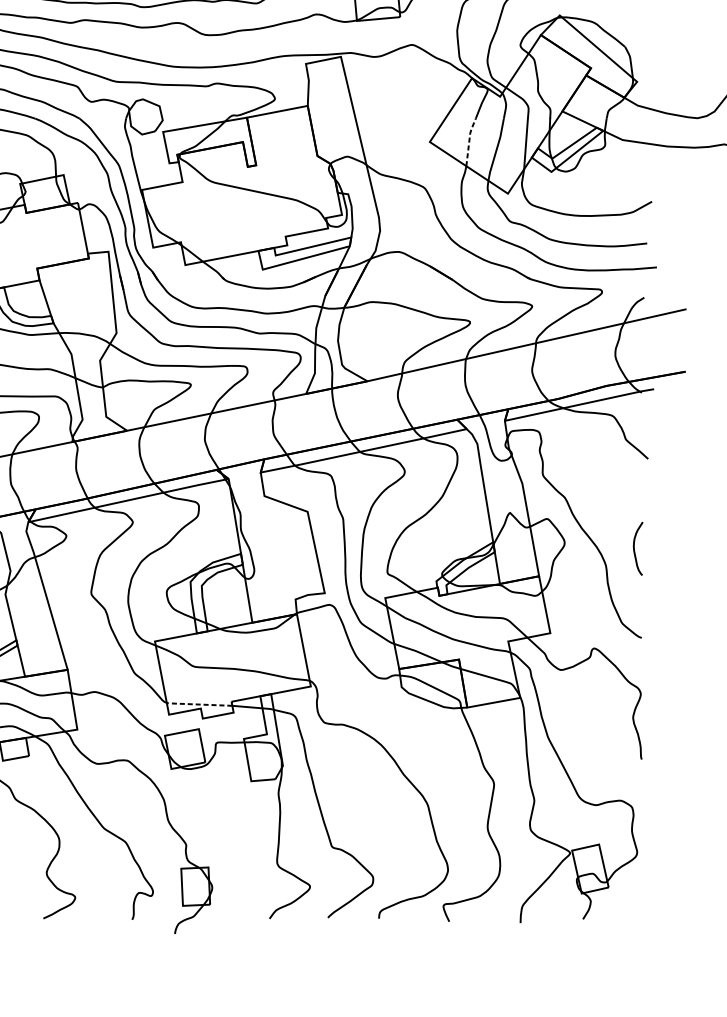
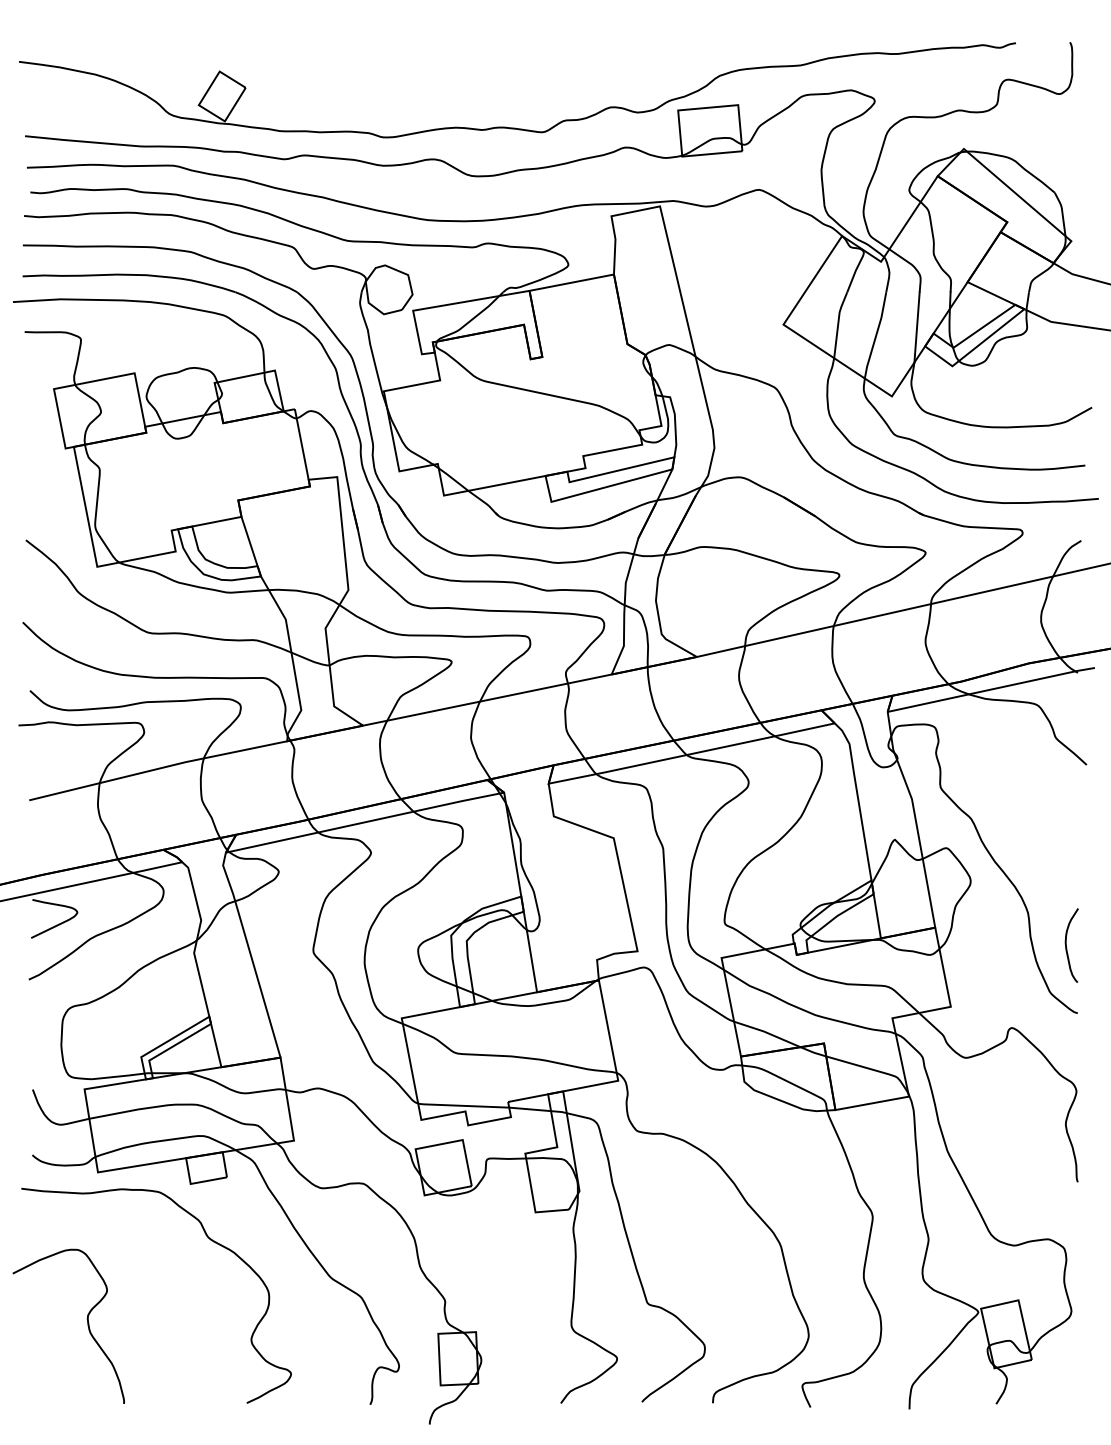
line: (469, 141) -> (838, 323), dashed -> solid
curve: (634, 548) -> (1066, 945), moved
line: (198, 704) -> (462, 1105), dashed -> solid

